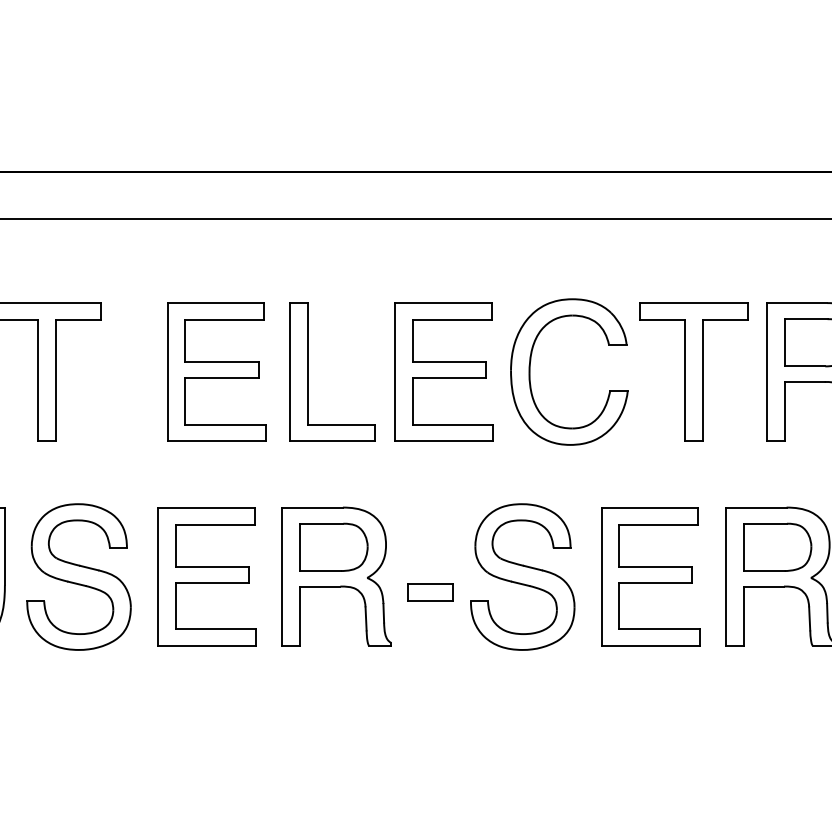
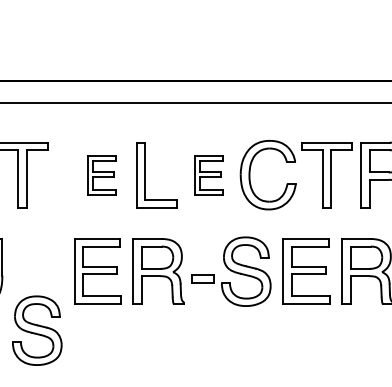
part: (215, 372) -> (101, 175), size x0.6
part: (442, 372) -> (208, 175), size x0.6
part: (79, 576) -> (37, 330), moved

